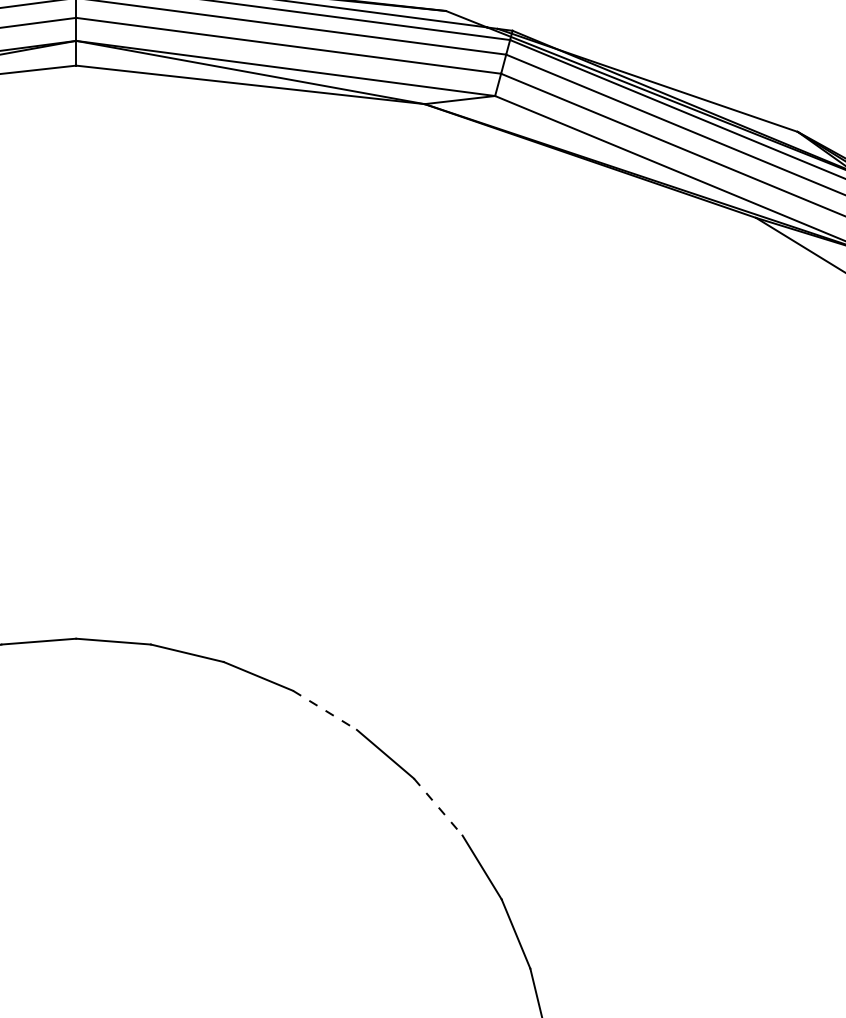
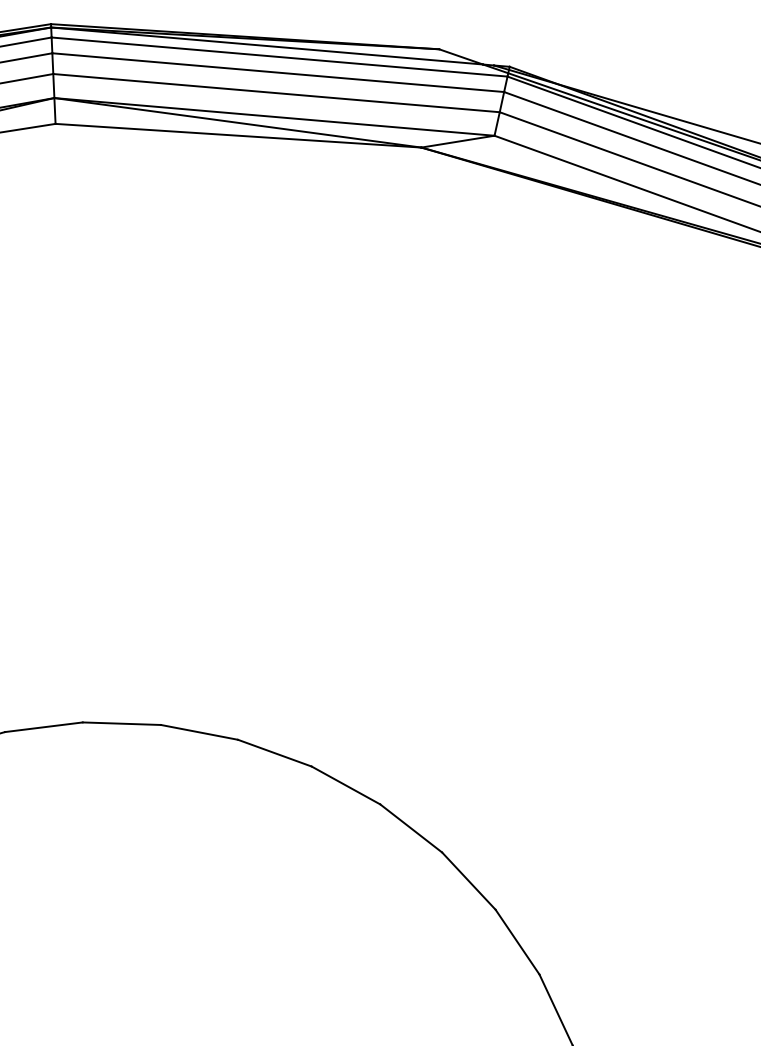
line: (325, 710) -> (346, 785), dashed -> solid
line: (438, 807) -> (469, 881), dashed -> solid

